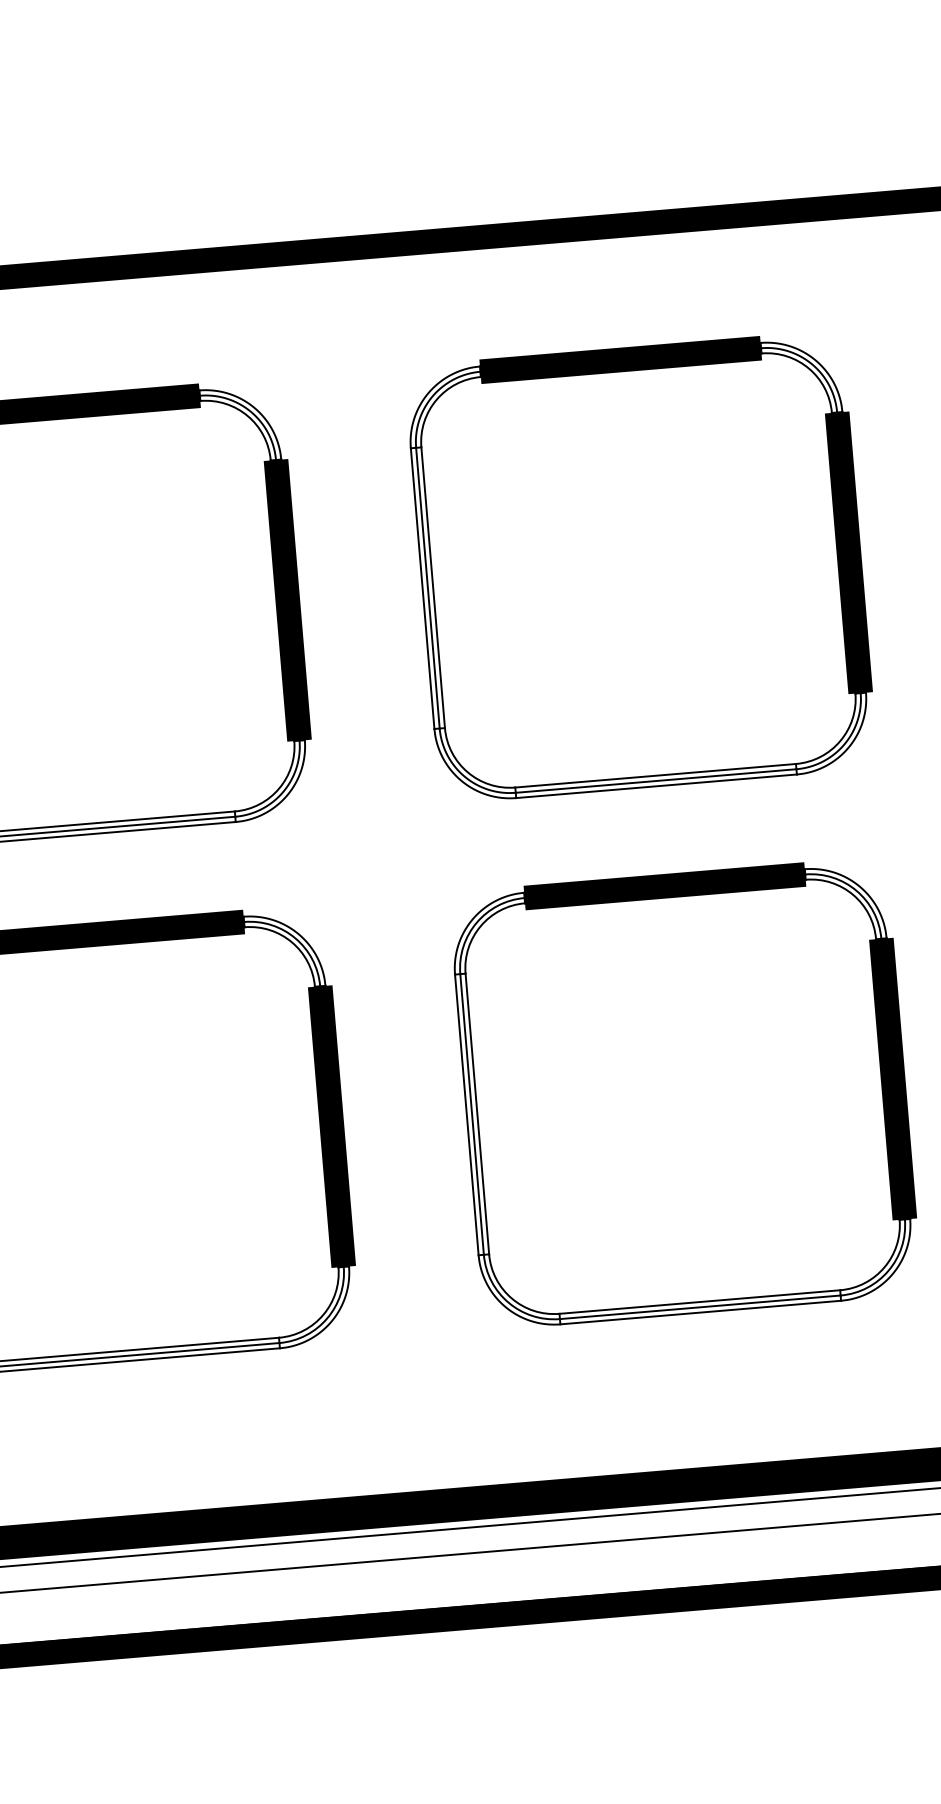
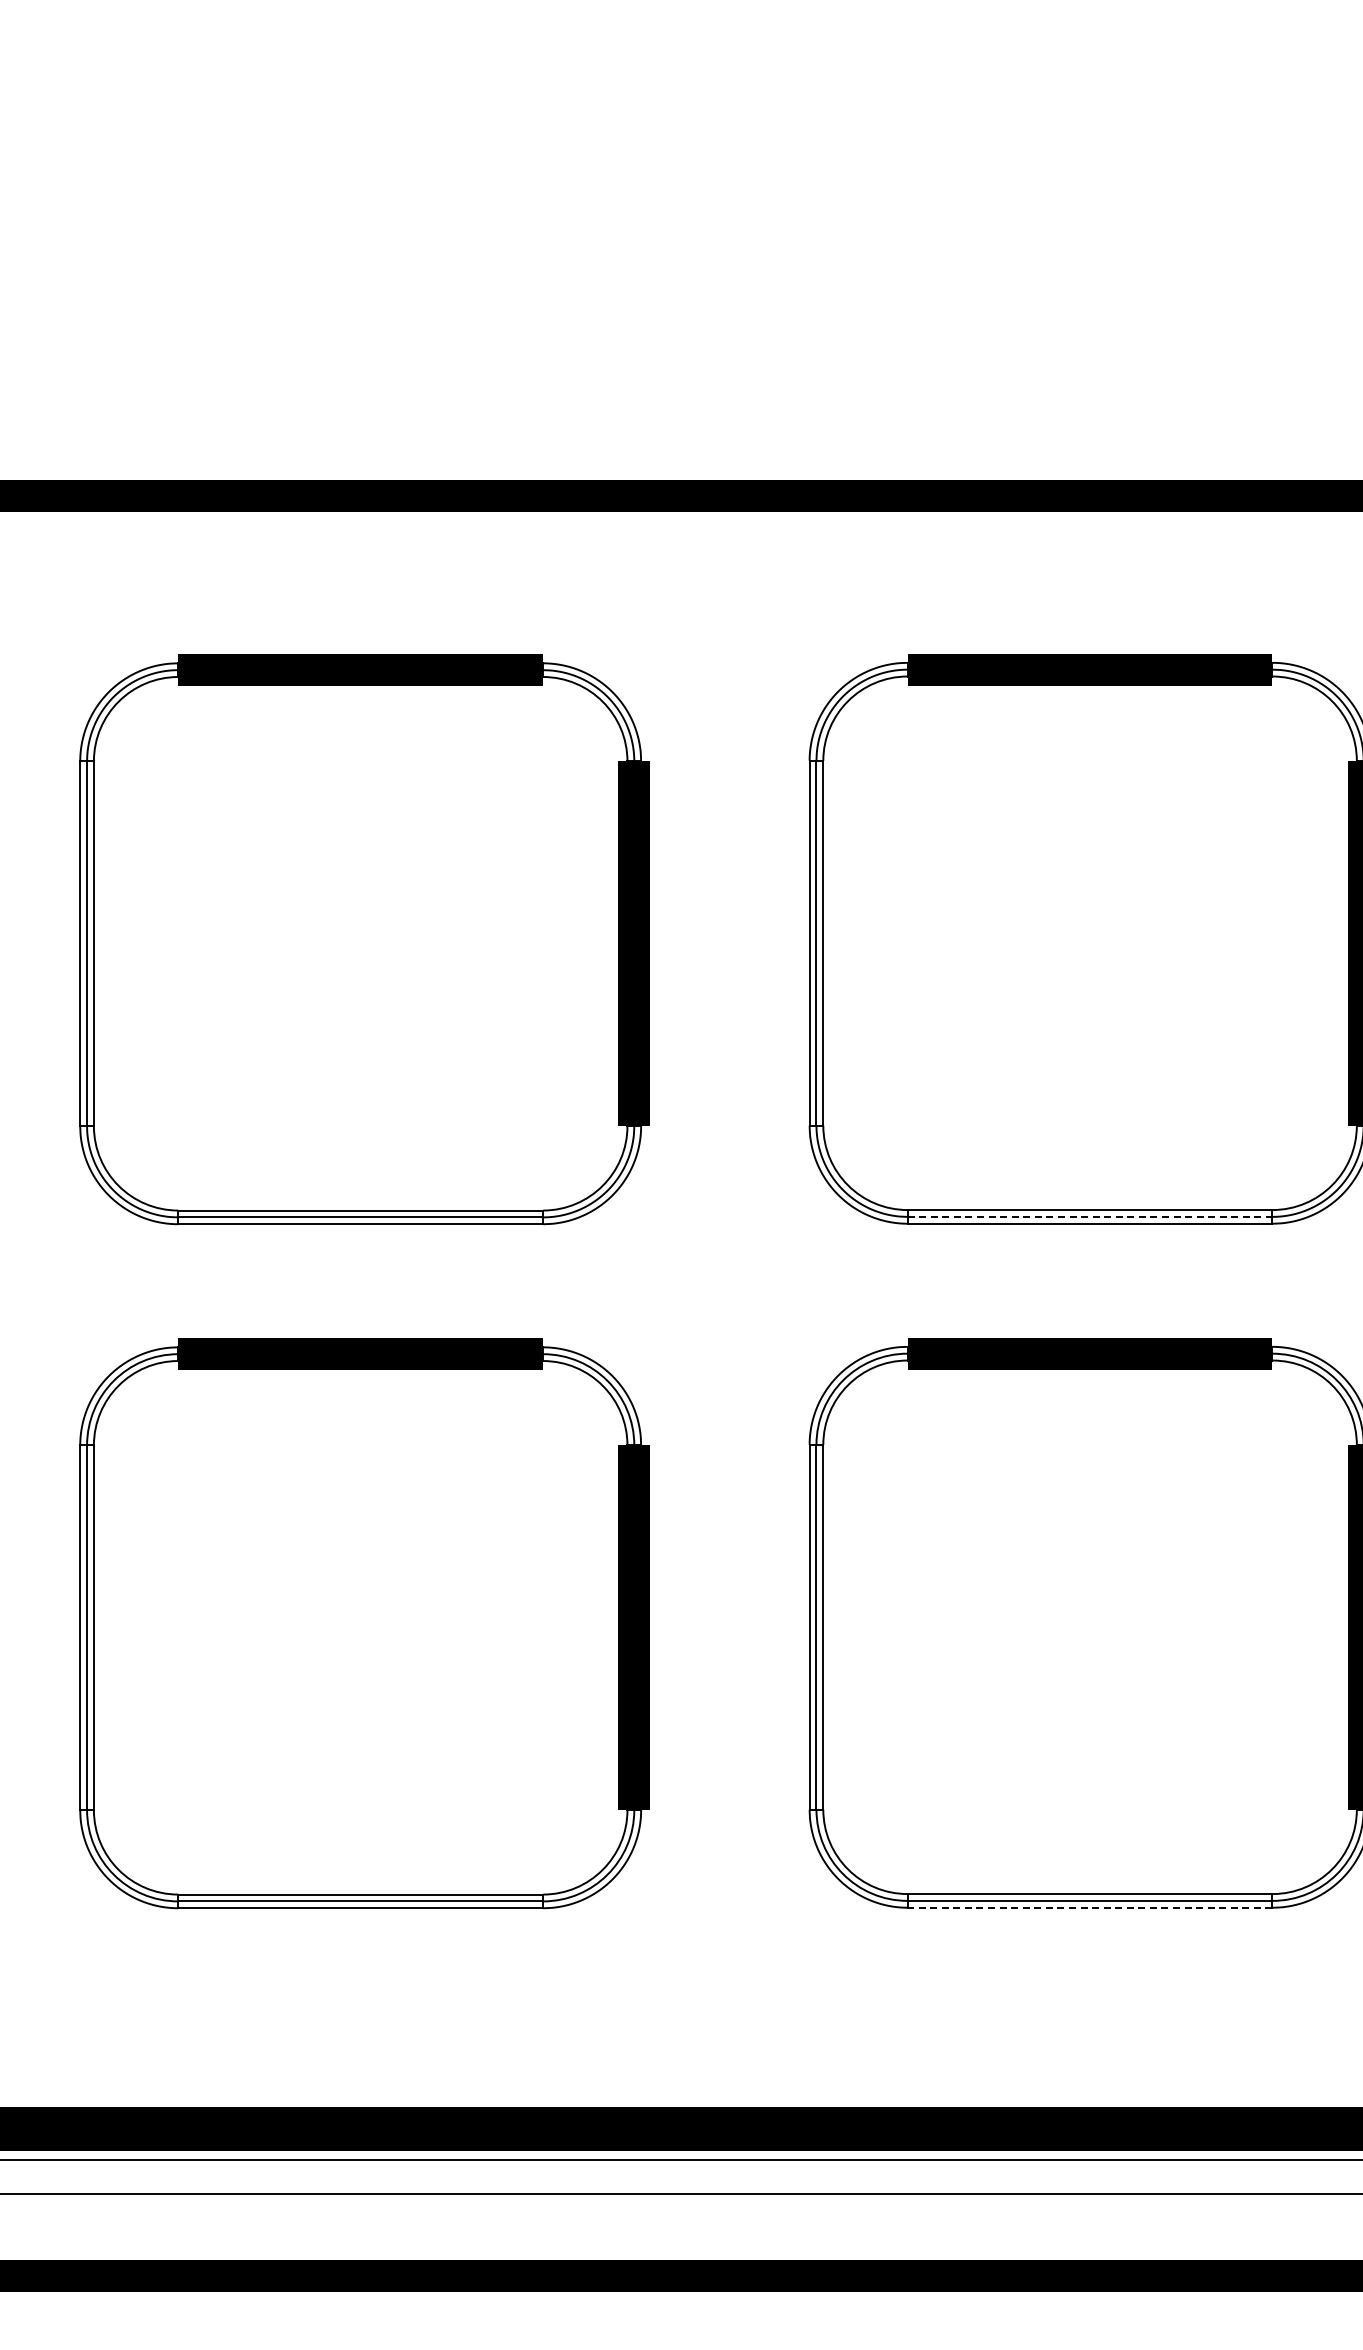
line: (656, 780) -> (1090, 1216), solid -> dashed
line: (700, 1312) -> (1089, 1907), solid -> dashed

